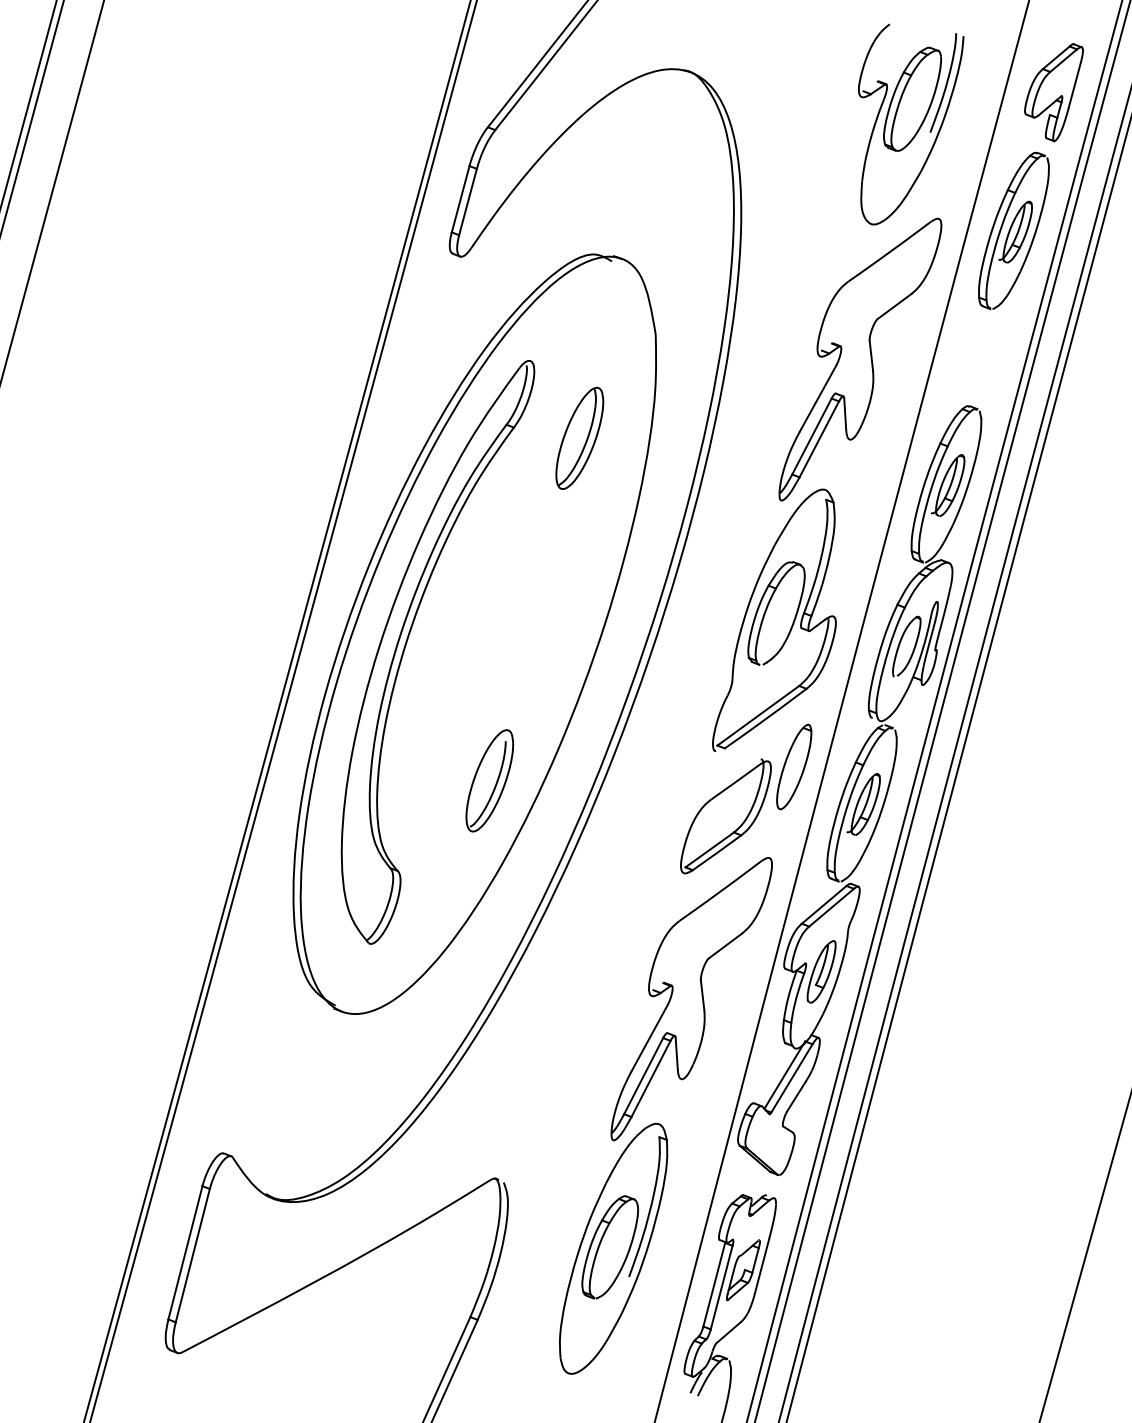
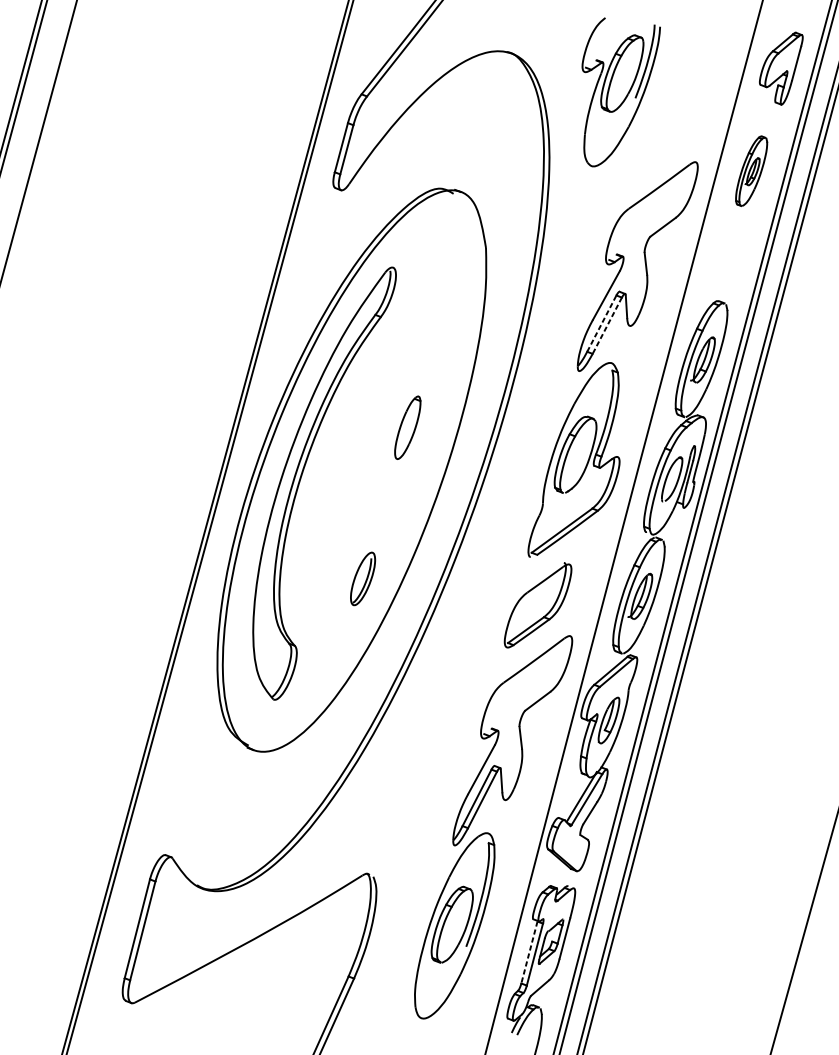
part: (911, 124) -> (621, 92), moved
part: (1013, 230) -> (751, 170), size x0.6
line: (811, 436) -> (601, 323), solid -> dashed
part: (579, 437) -> (429, 324), removed
line: (819, 439) -> (607, 325), solid -> dashed
part: (794, 766) -> (408, 427), moved
part: (489, 780) -> (362, 578), size x0.7
line: (714, 1285) -> (529, 953), solid -> dashed

